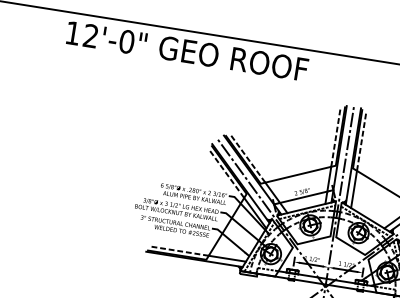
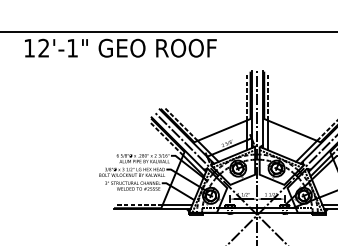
text: (126, 40) -> (72, 47), 12'-0" -> 12'-1"

